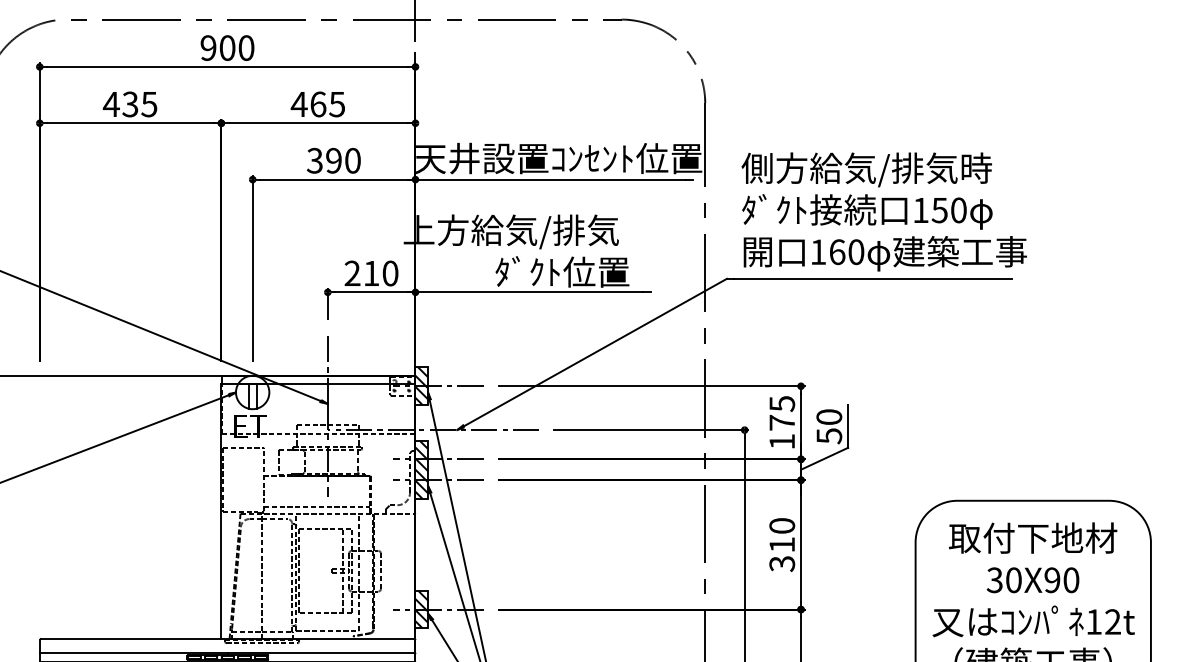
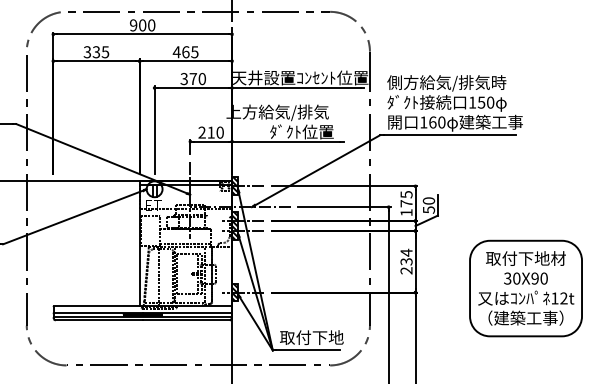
text: (111, 105) -> (87, 52), 435 -> 335
text: (334, 161) -> (193, 79), 390 -> 370
text: (782, 544) -> (406, 261), 310 -> 234

